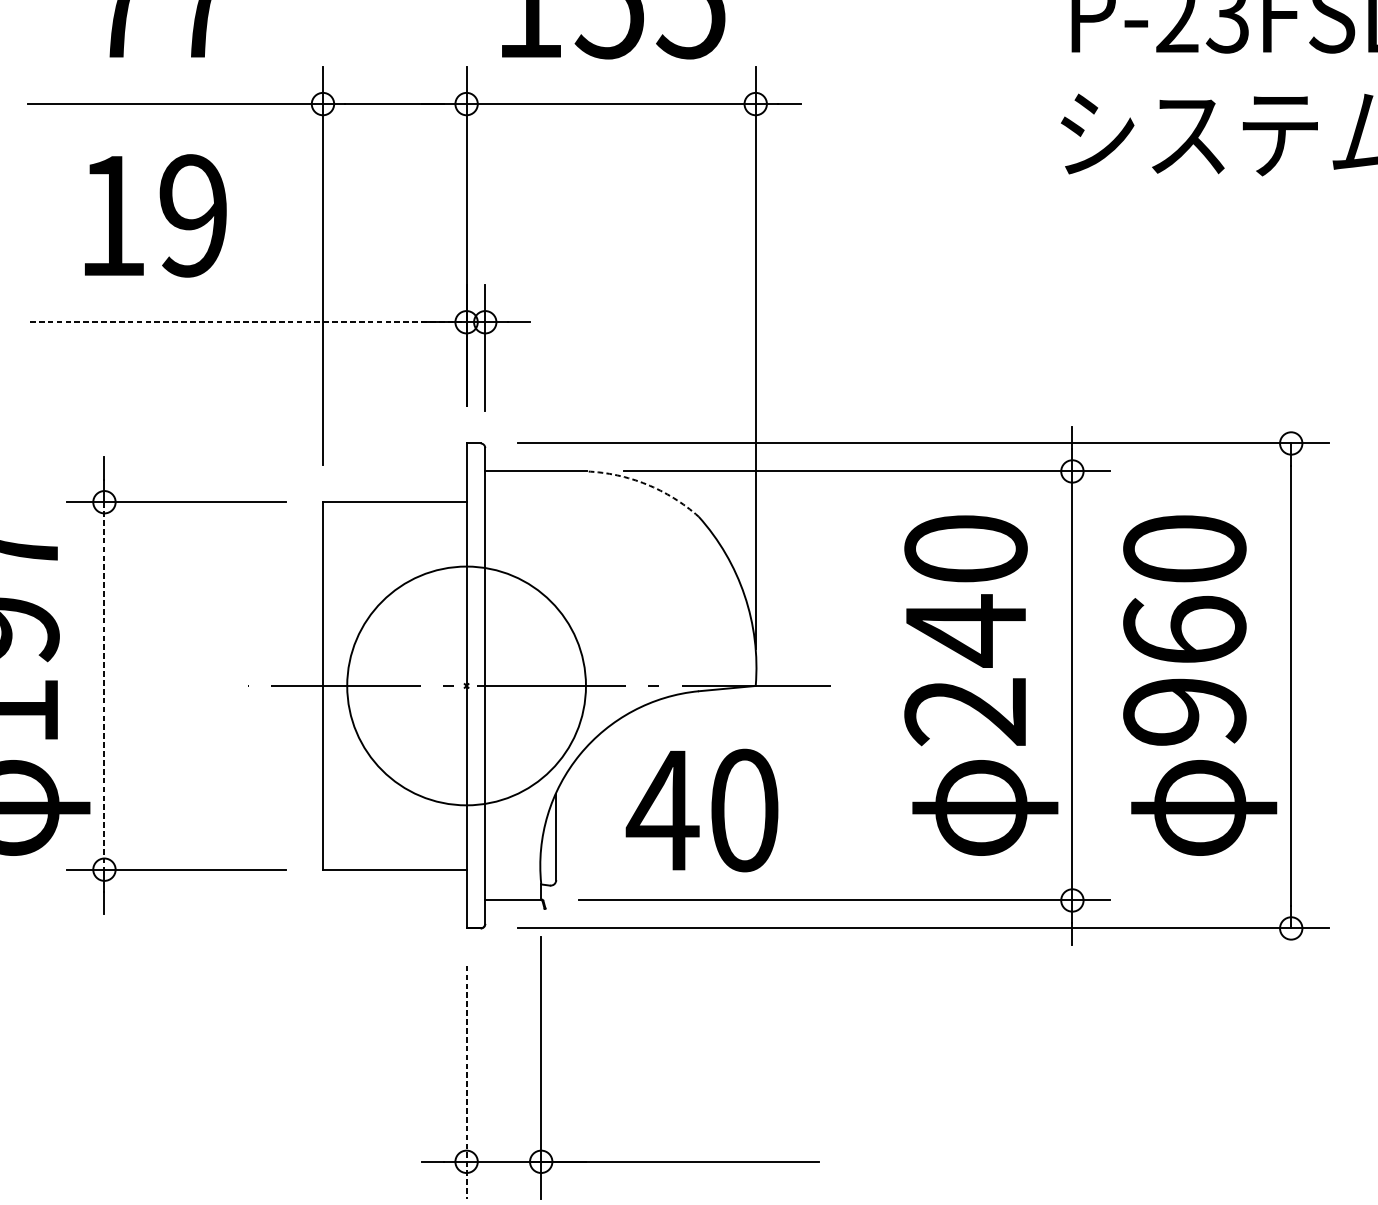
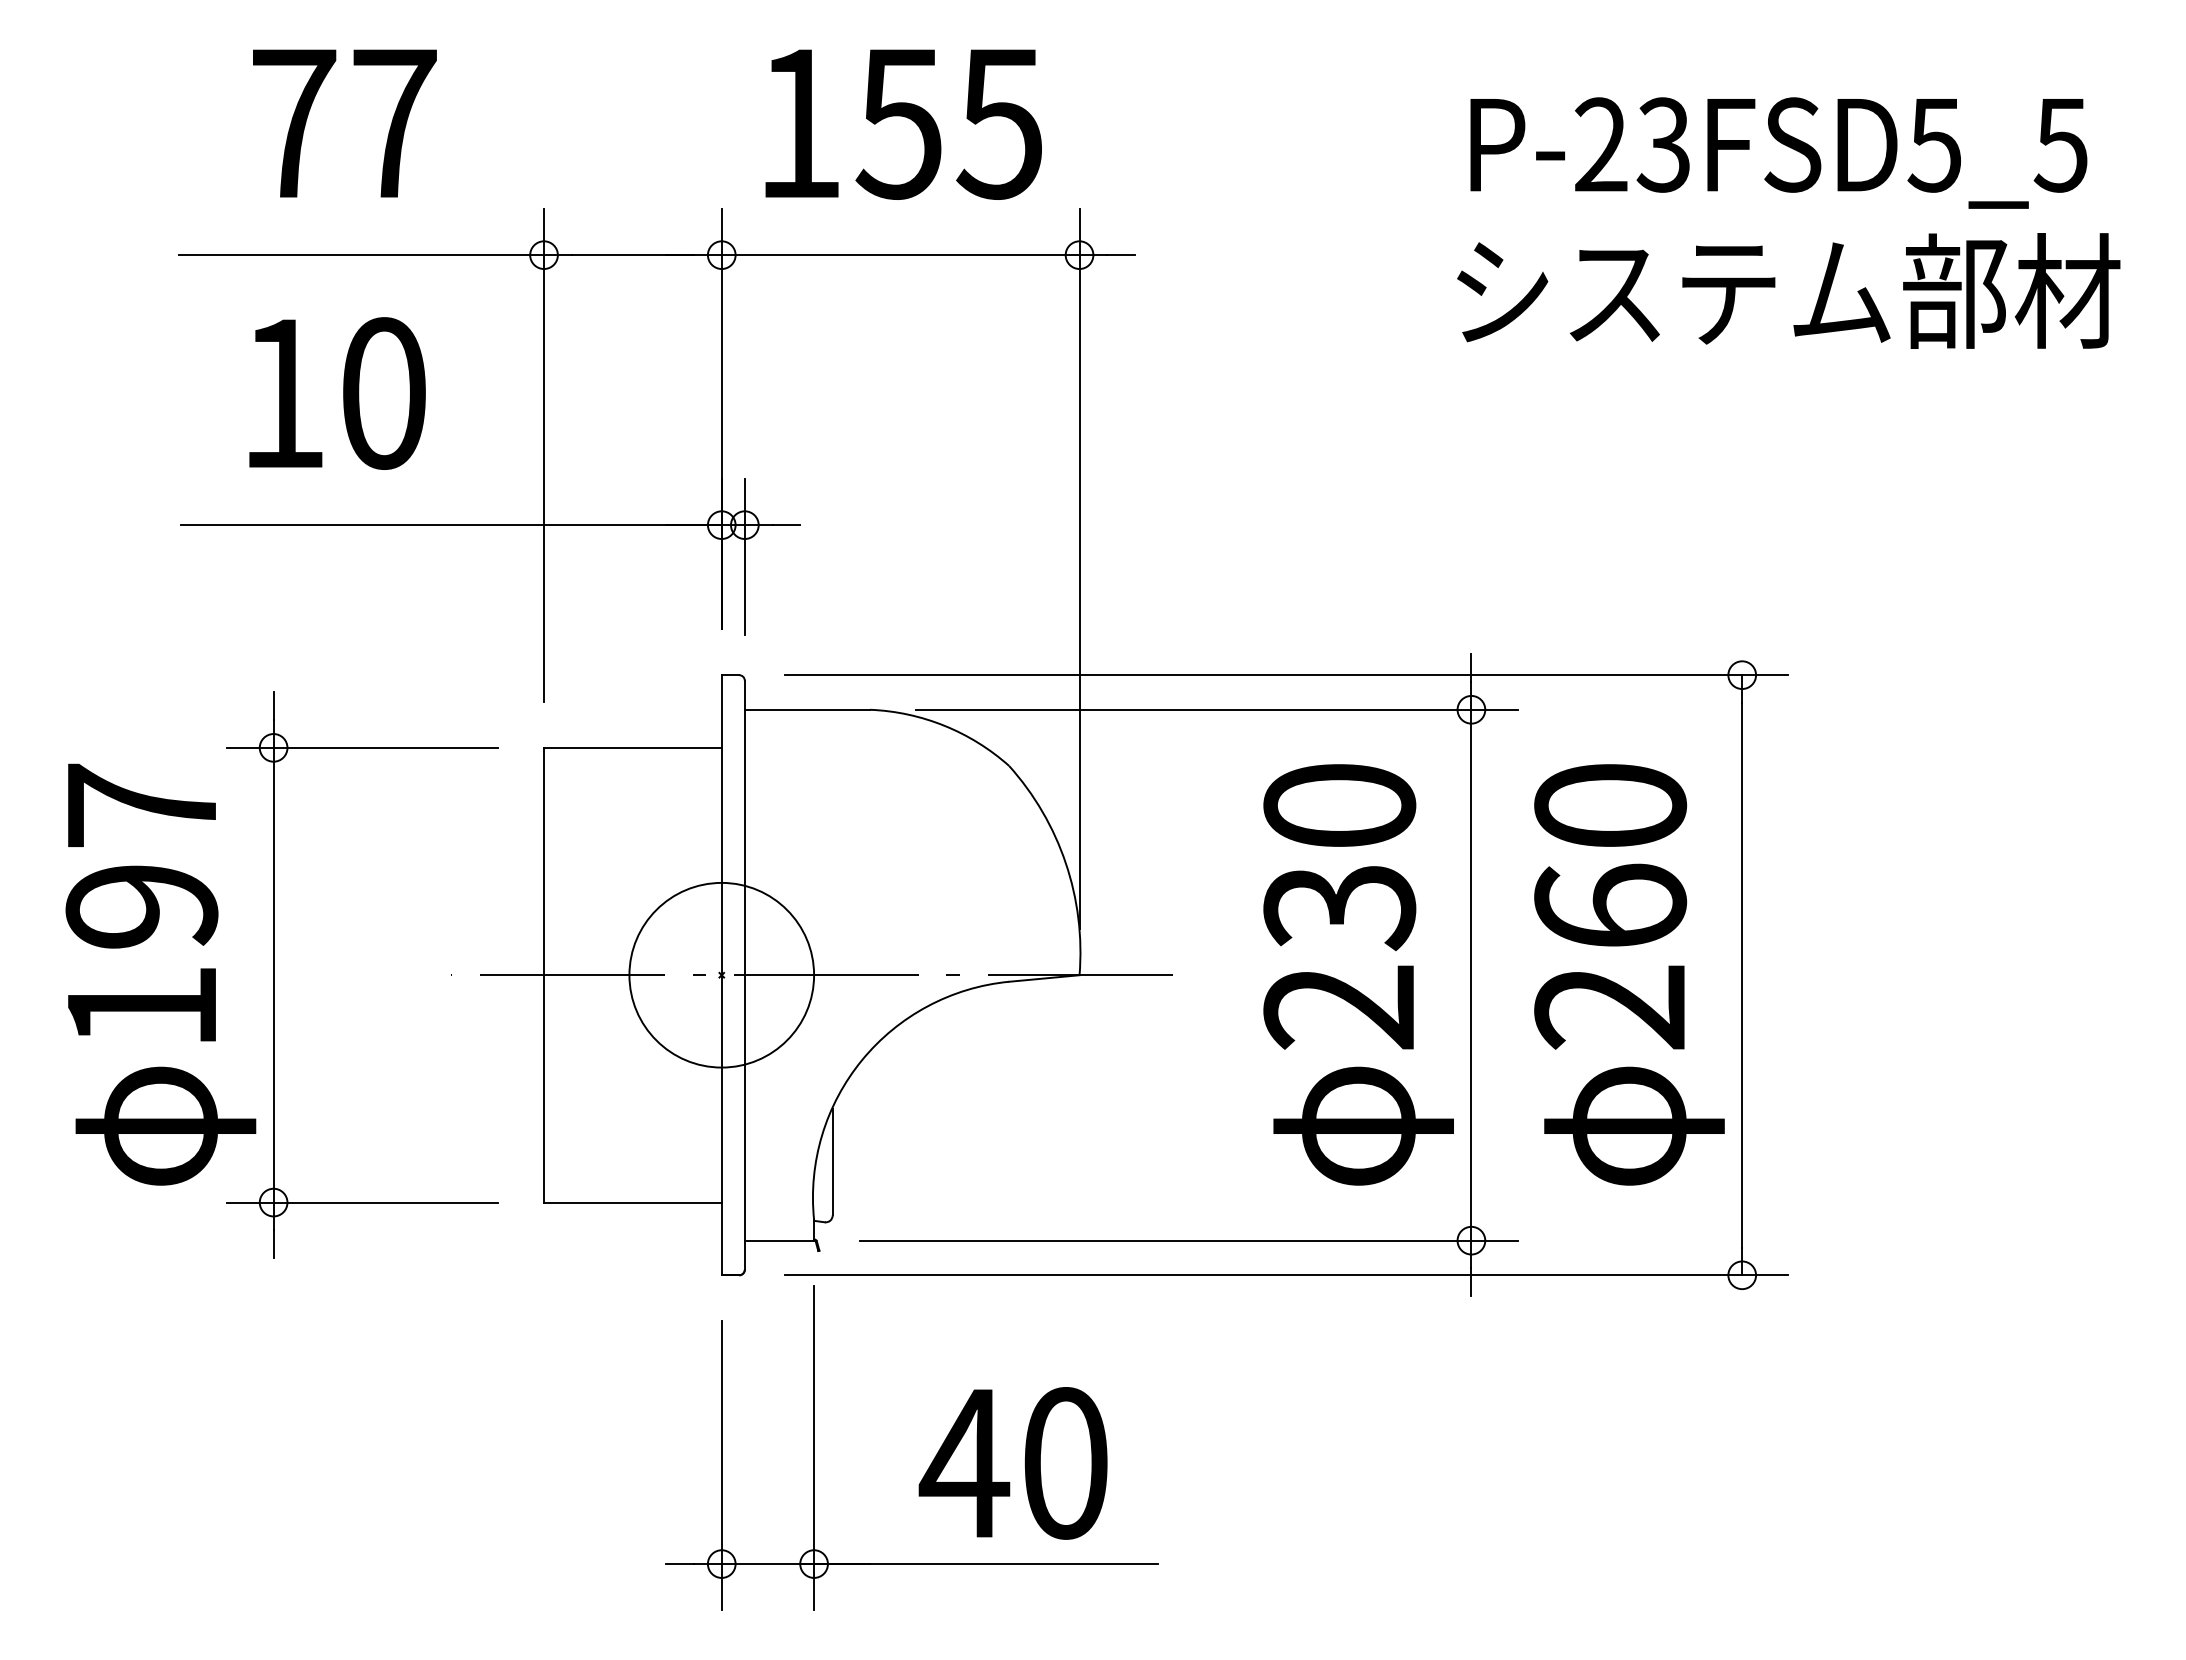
text: (193, 215) -> (383, 393), 19 -> 10
line: (249, 322) -> (452, 525), dashed -> solid
arc: (646, 484) -> (944, 725), dashed -> solid
text: (965, 630) -> (1339, 906), 240 -> 230
circle: (466, 685) -> (721, 974), size x0.62
line: (104, 686) -> (273, 975), dashed -> solid
text: (1184, 712) -> (1610, 1007), 960 -> 260
text: (701, 810) -> (1012, 1463), moved
line: (466, 1082) -> (721, 1466), dashed -> solid

